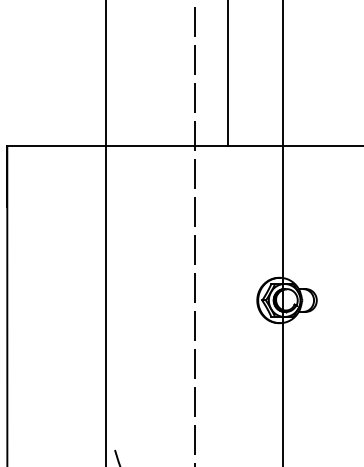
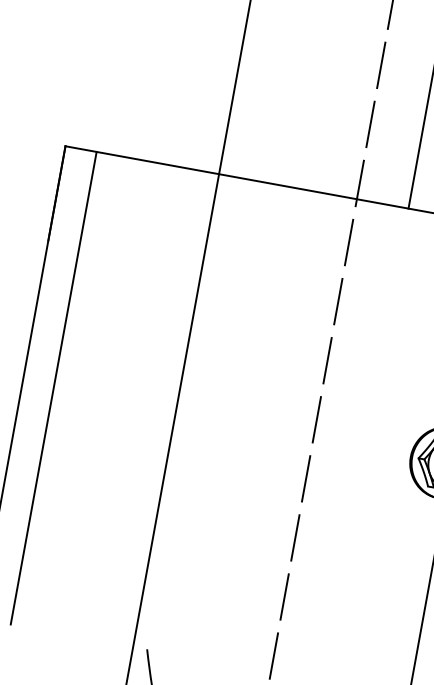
line: (27, 298) -> (53, 388), added

